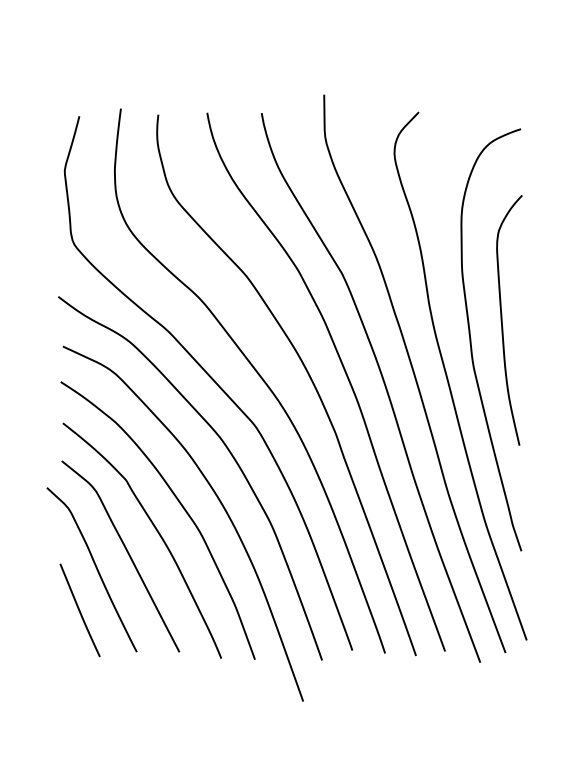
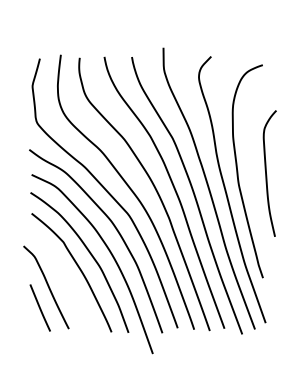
curve: (504, 324) -> (267, 175), moved
curve: (126, 553) -> (63, 279), removed

